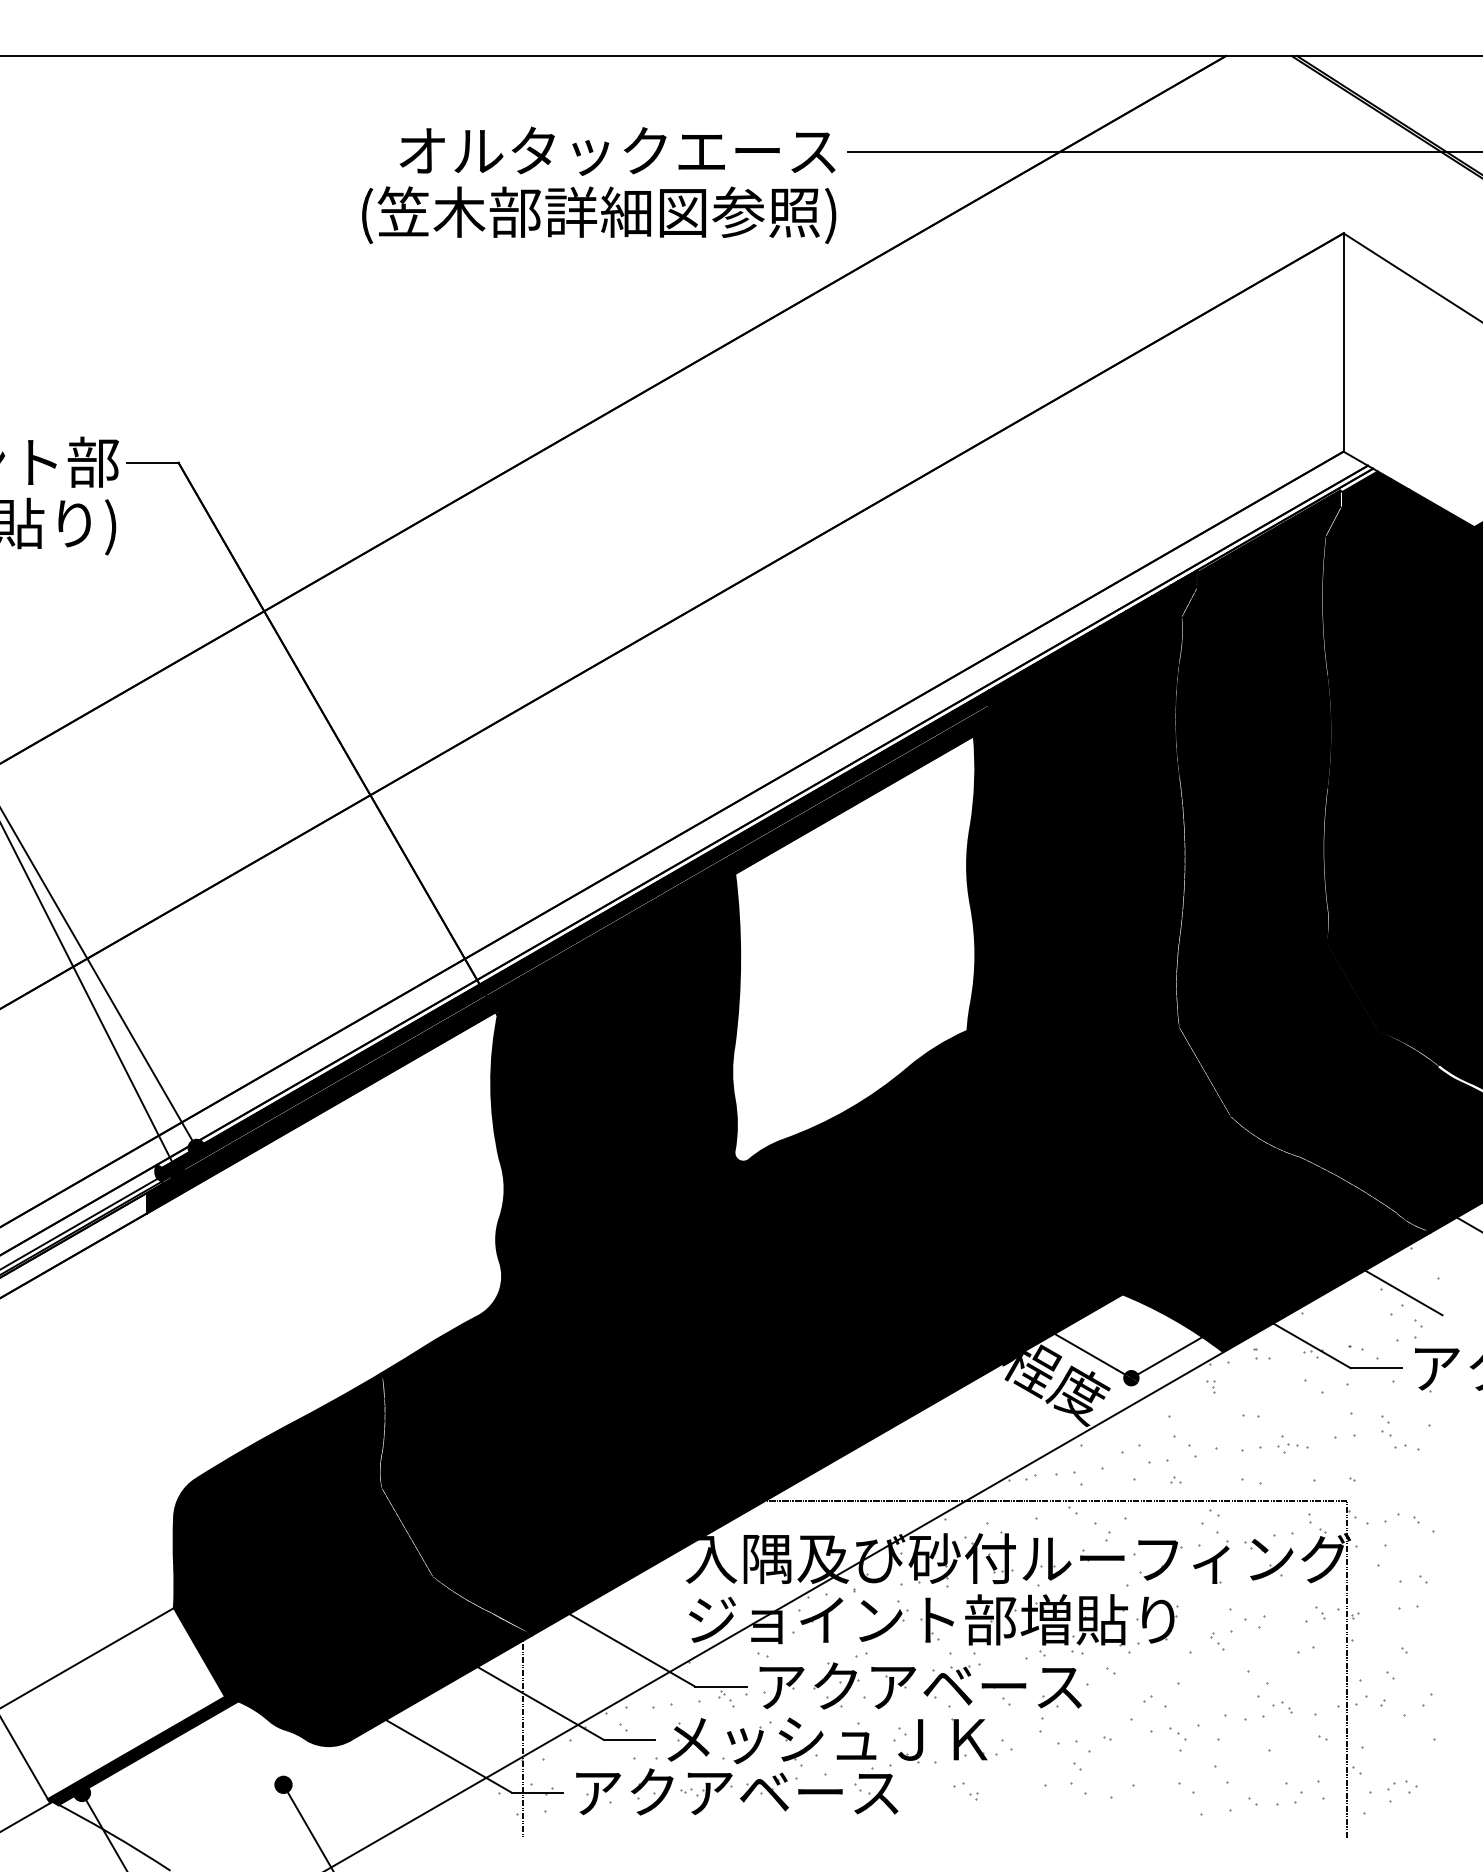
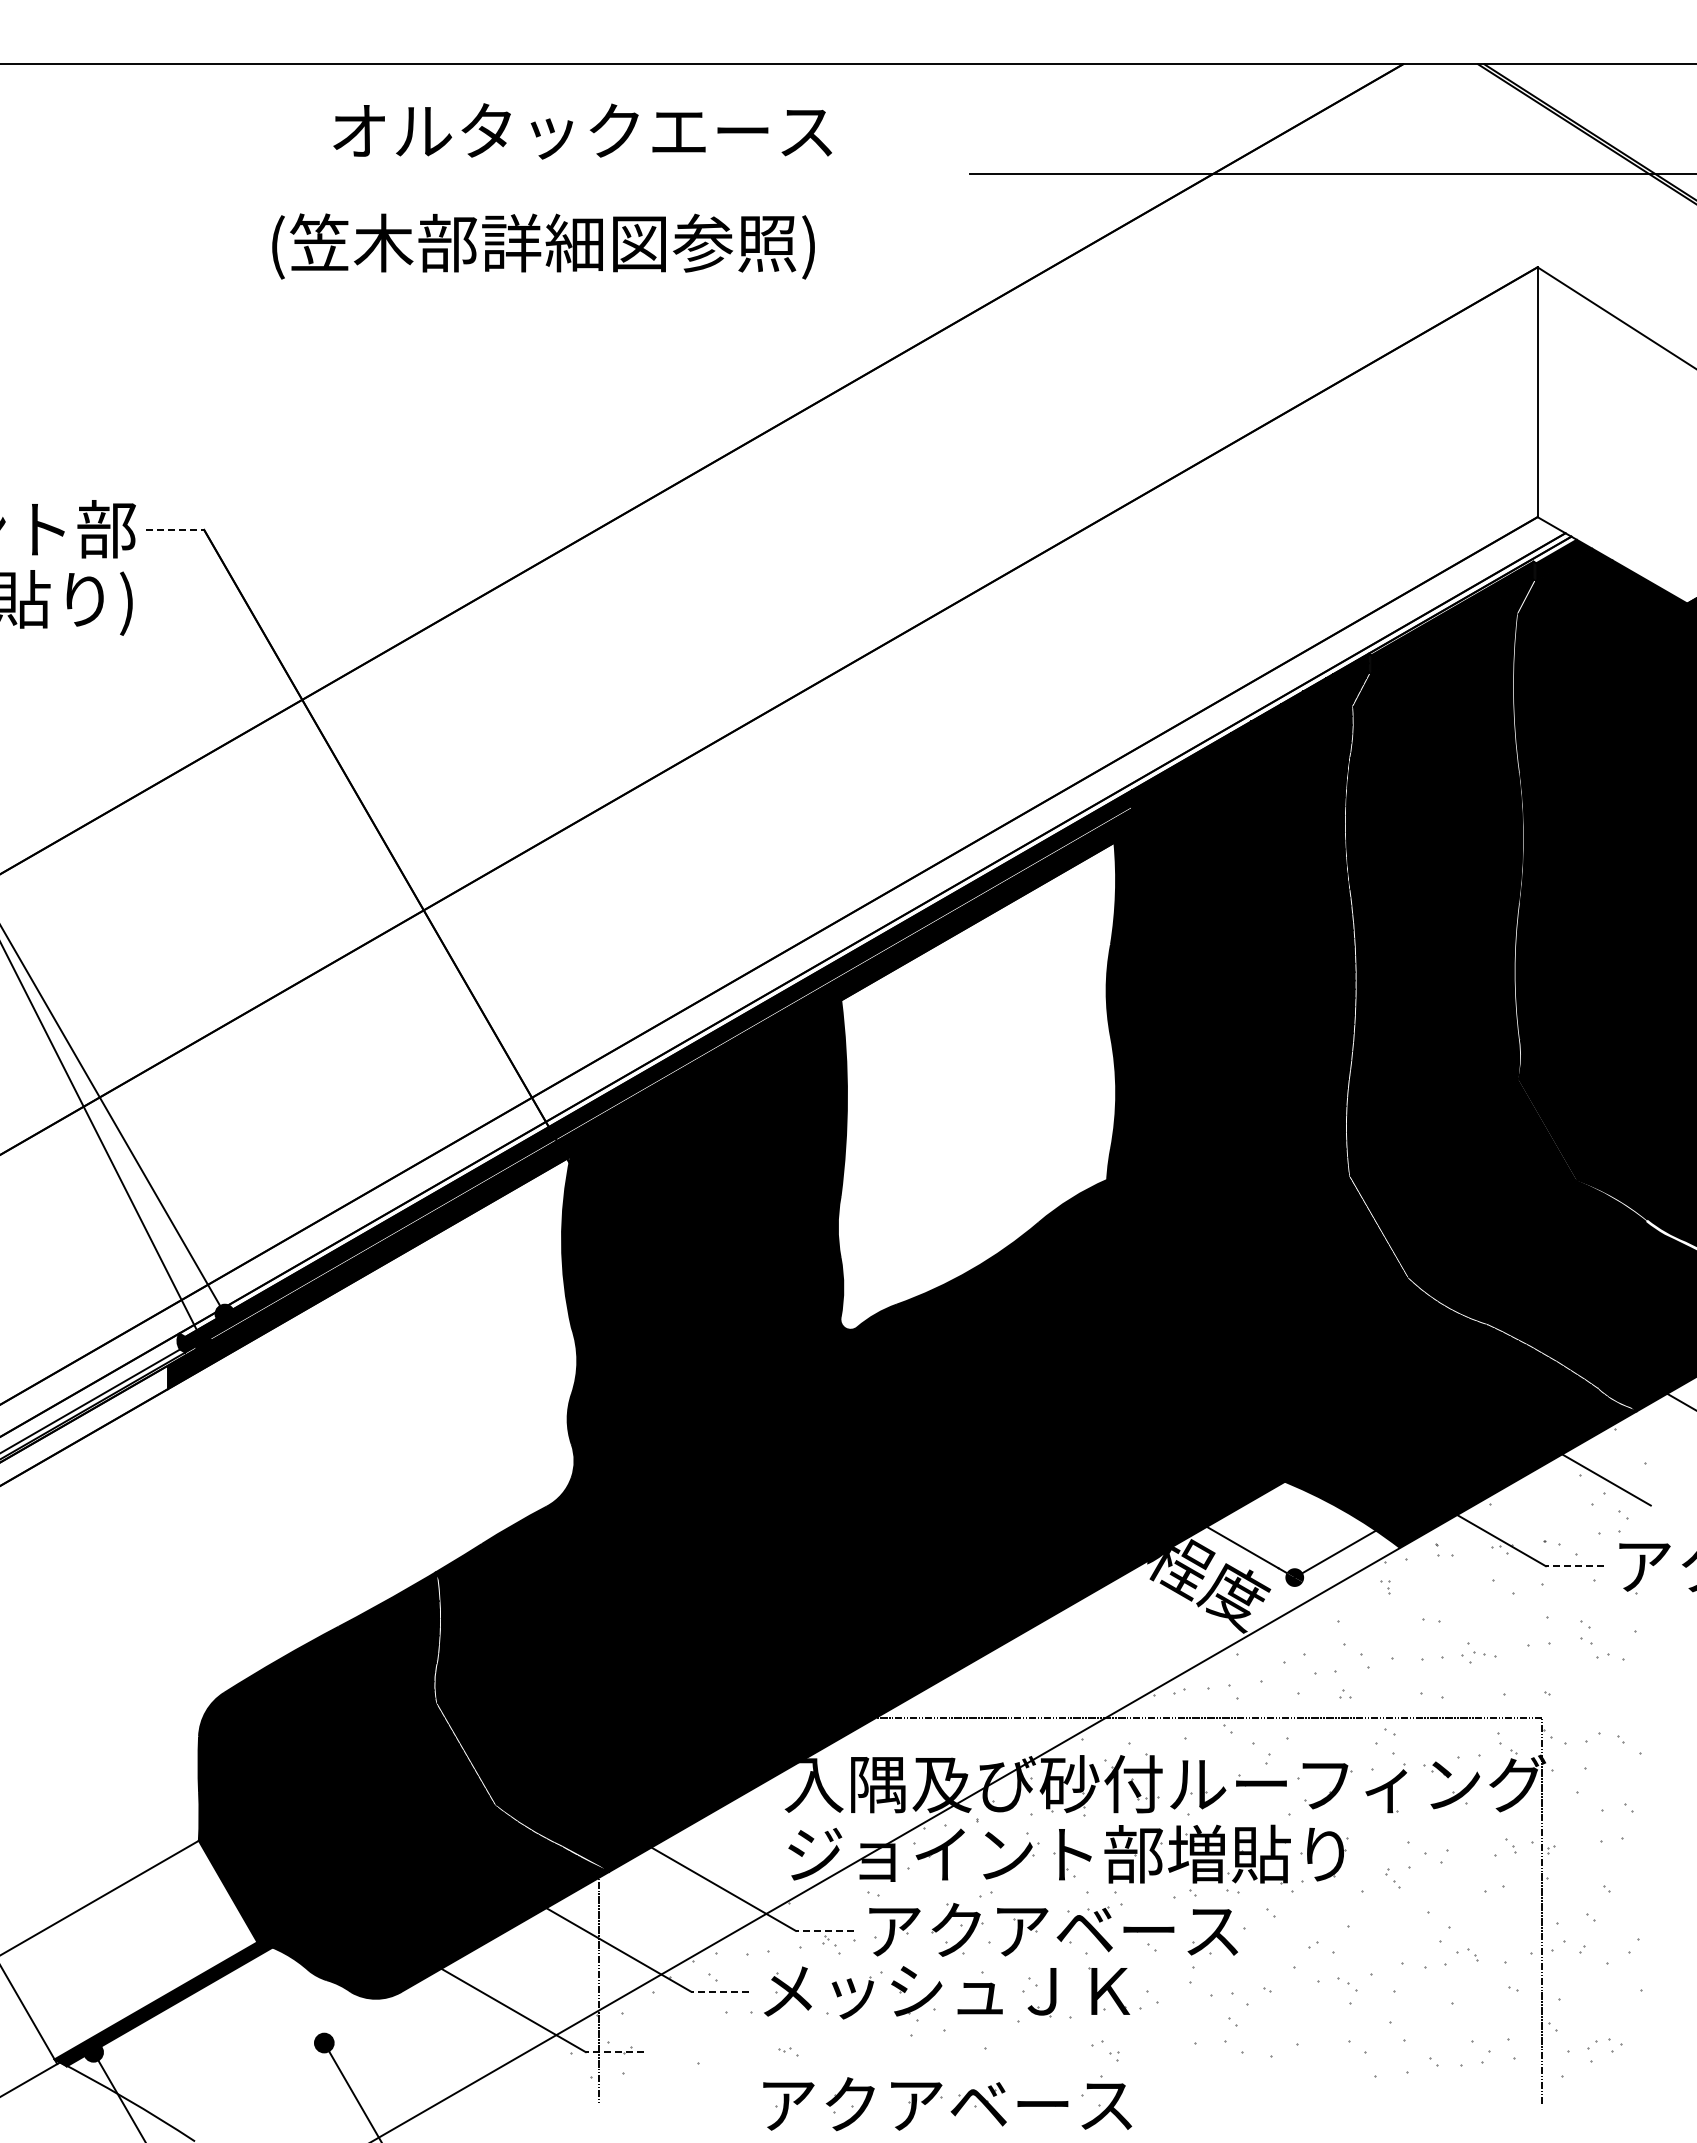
text: (617, 151) -> (582, 131), moved
text: (599, 215) -> (543, 246), moved
line: (153, 462) -> (175, 529), solid -> dashed
line: (1375, 1368) -> (1574, 1566), solid -> dashed
line: (720, 1686) -> (824, 1930), solid -> dashed
line: (628, 1739) -> (719, 1991), solid -> dashed
part: (732, 1786) -> (942, 2097), moved
line: (537, 1793) -> (614, 2052), solid -> dashed

